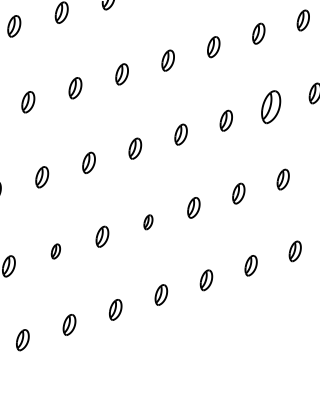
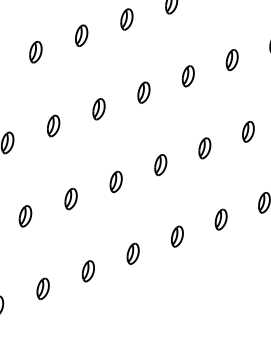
part: (270, 106) -> (231, 59), size x0.62
part: (148, 222) -> (116, 182), size x1.43
part: (55, 251) -> (25, 216), size x1.43

